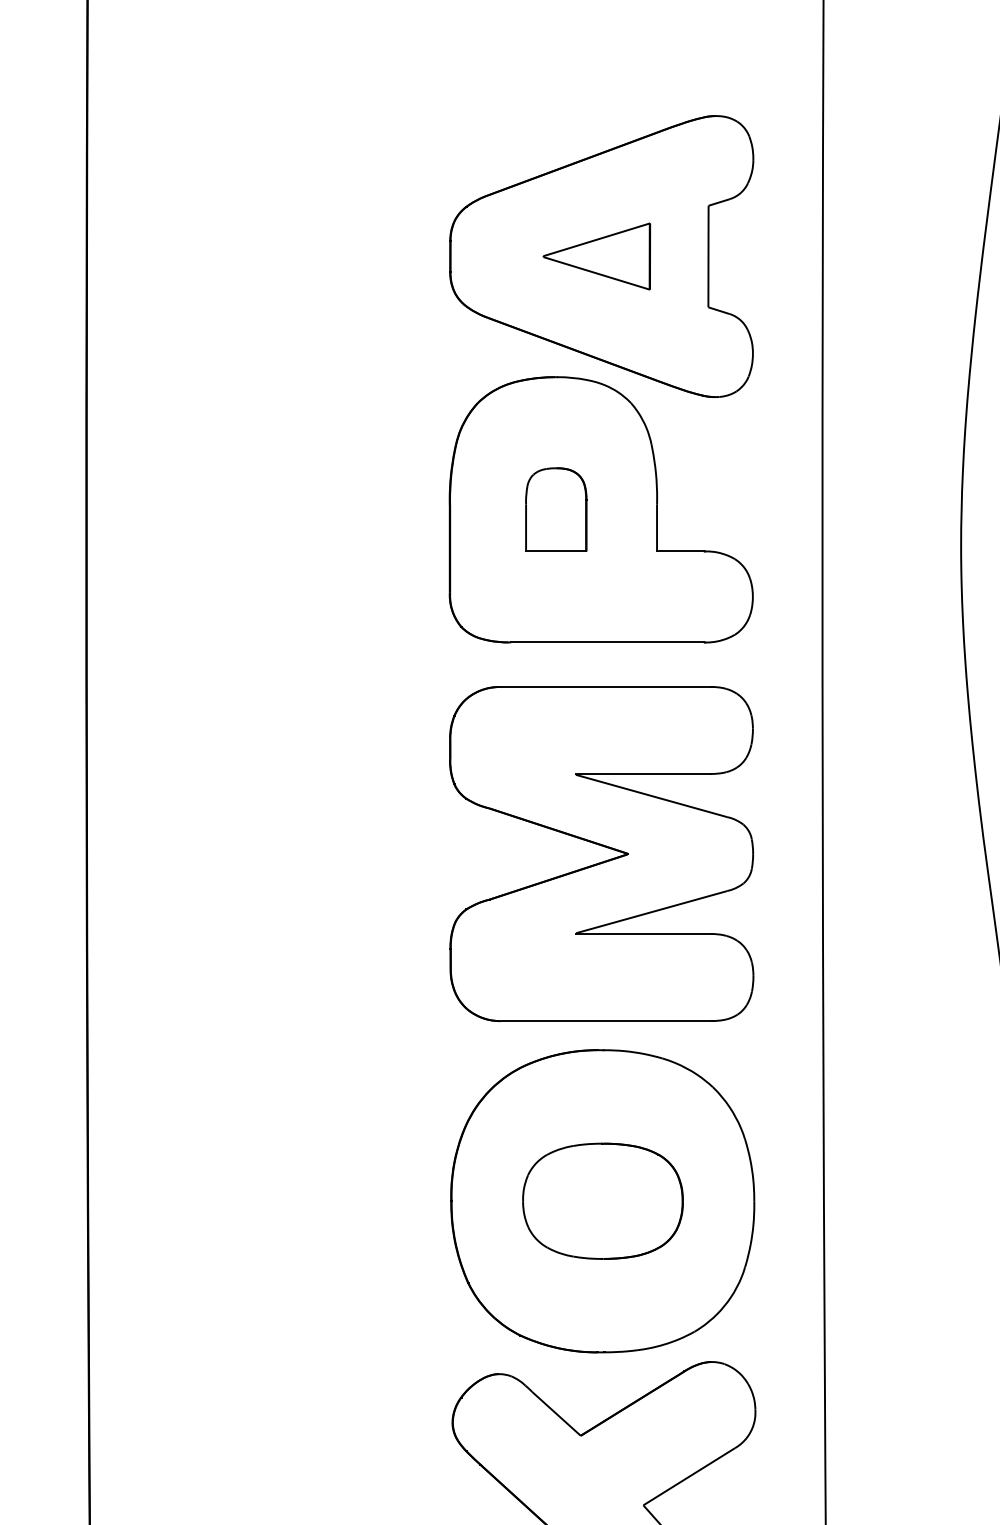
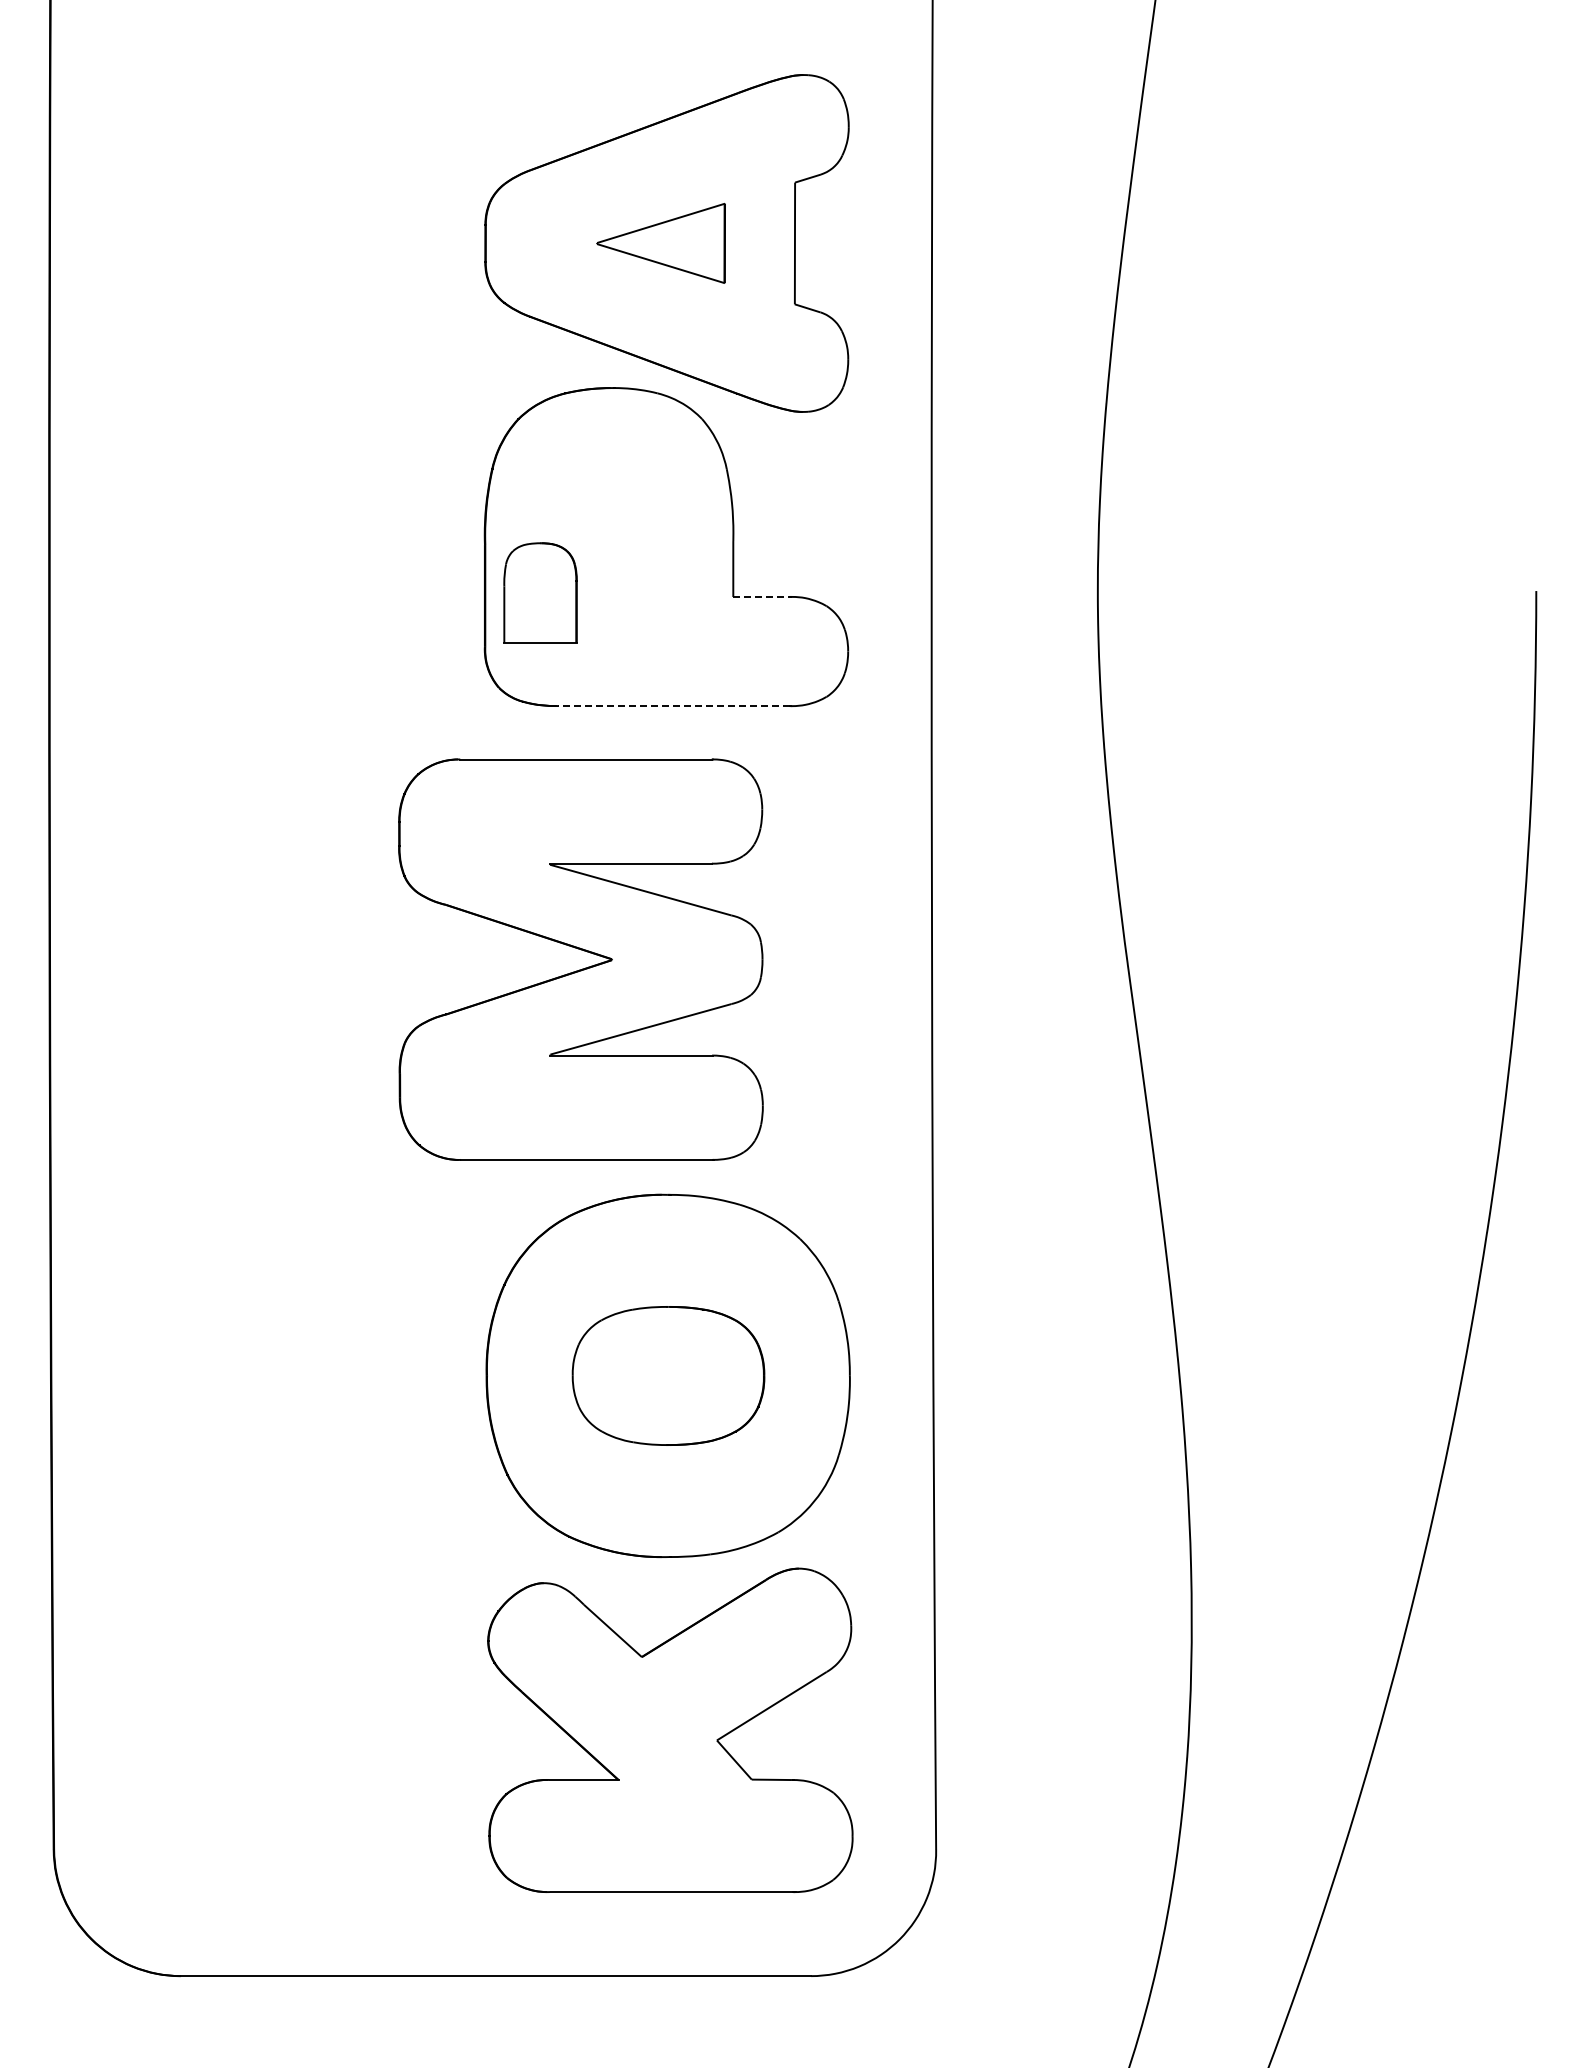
part: (556, 509) -> (540, 592), moved
line: (681, 551) -> (762, 596), solid -> dashed
line: (607, 642) -> (674, 706), solid -> dashed
part: (604, 847) -> (584, 951), moved

